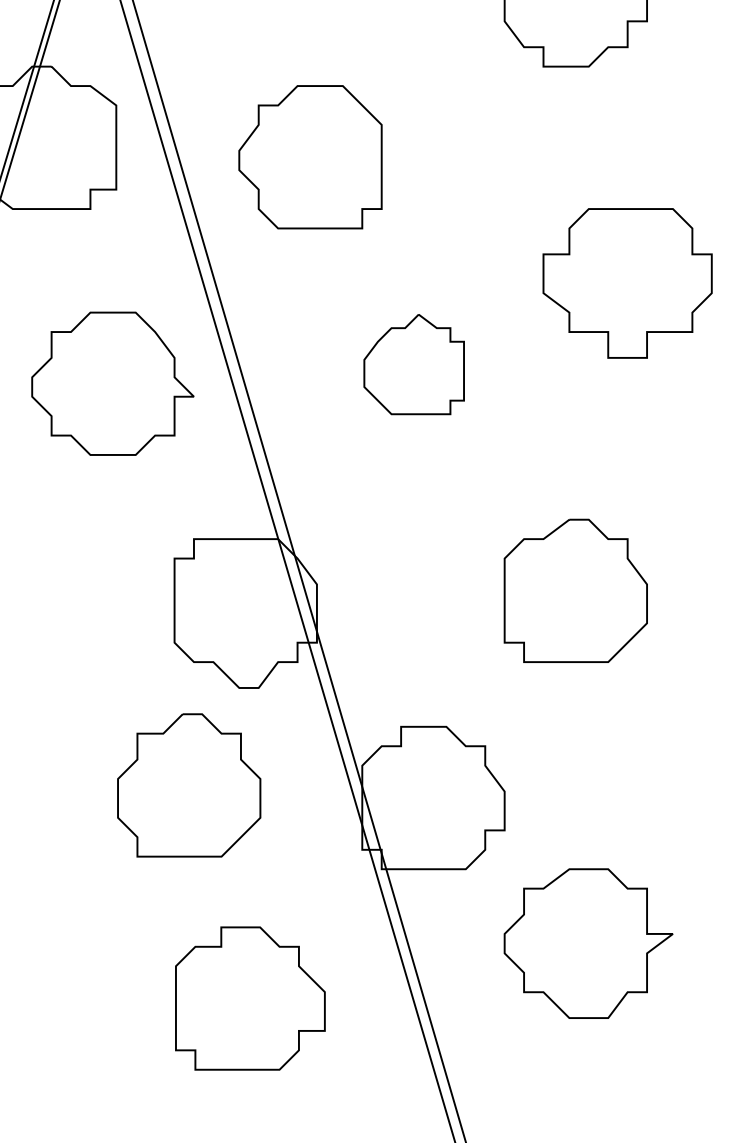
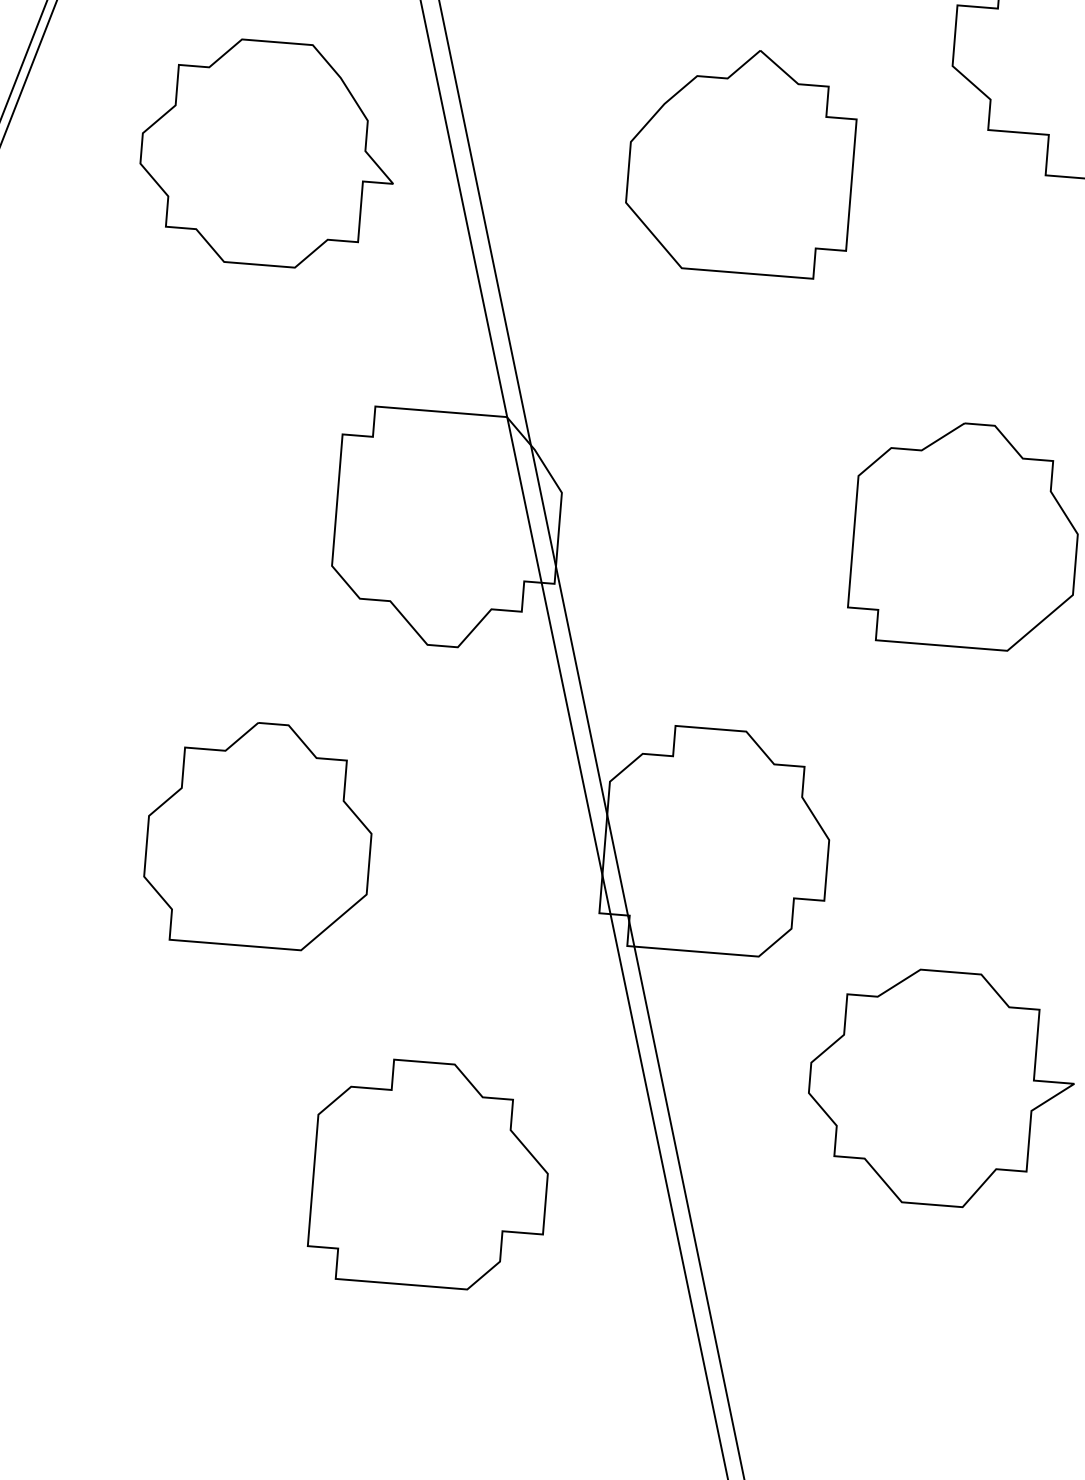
part: (414, 364) -> (742, 161), size x1.43
part: (189, 785) -> (259, 835), moved
part: (250, 998) -> (430, 1174), moved

